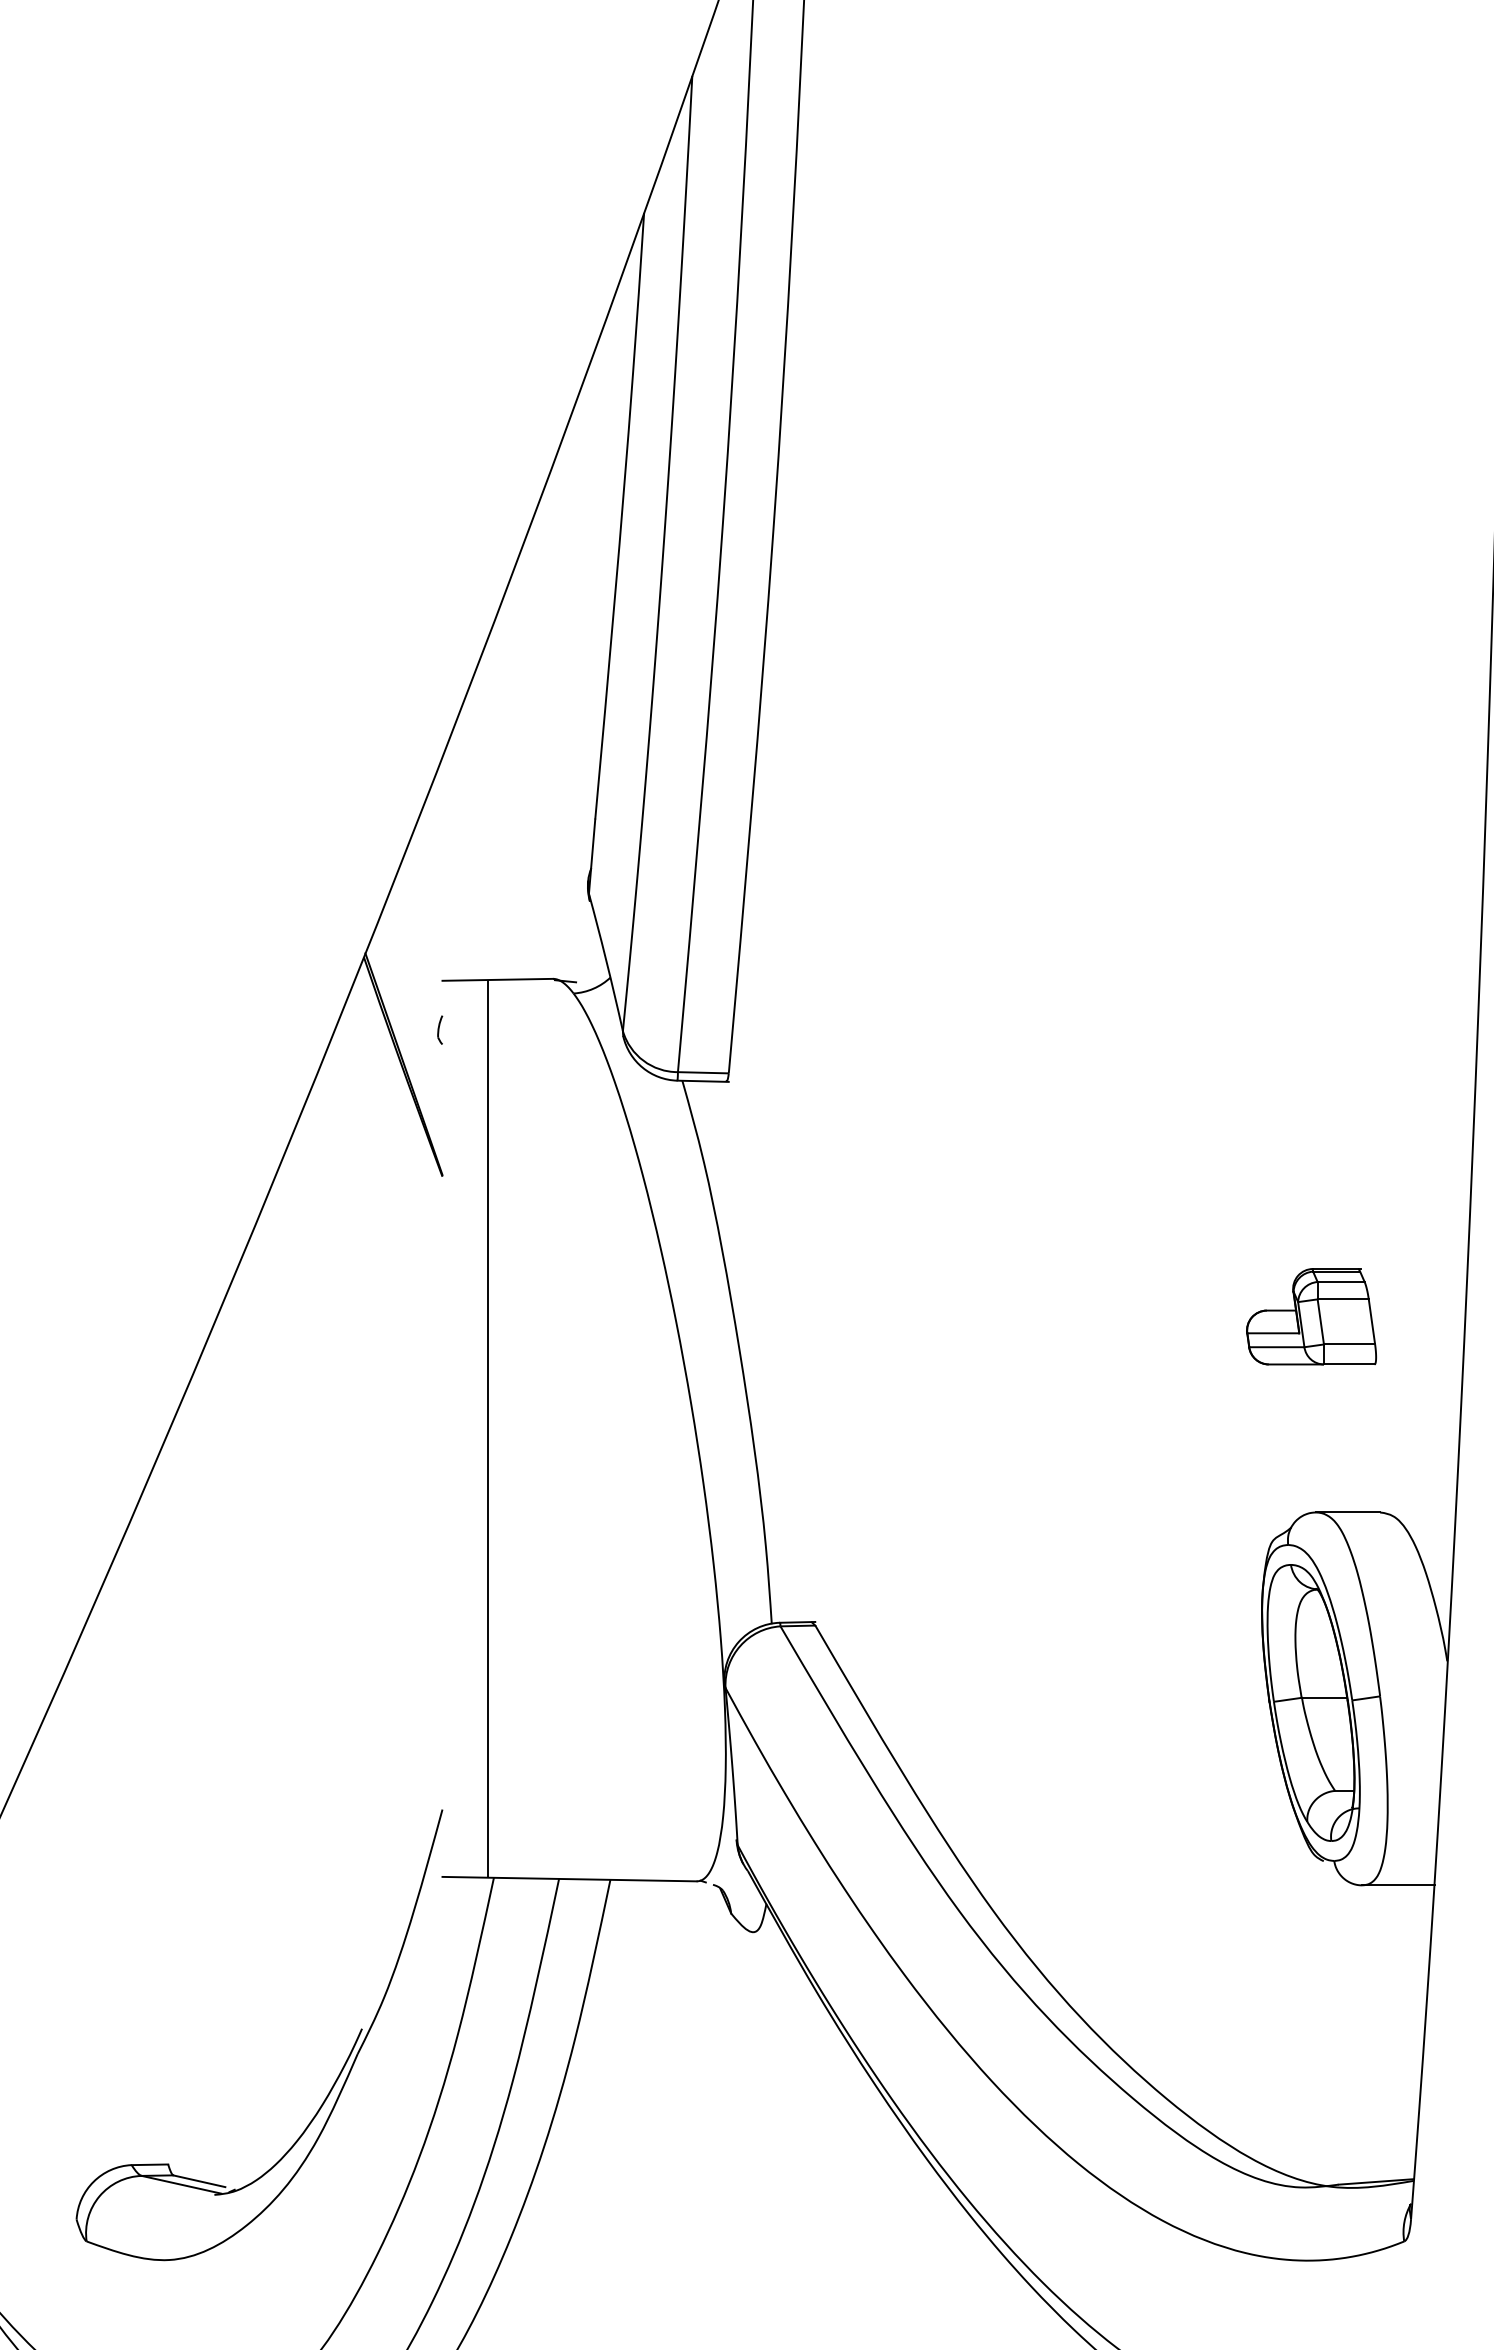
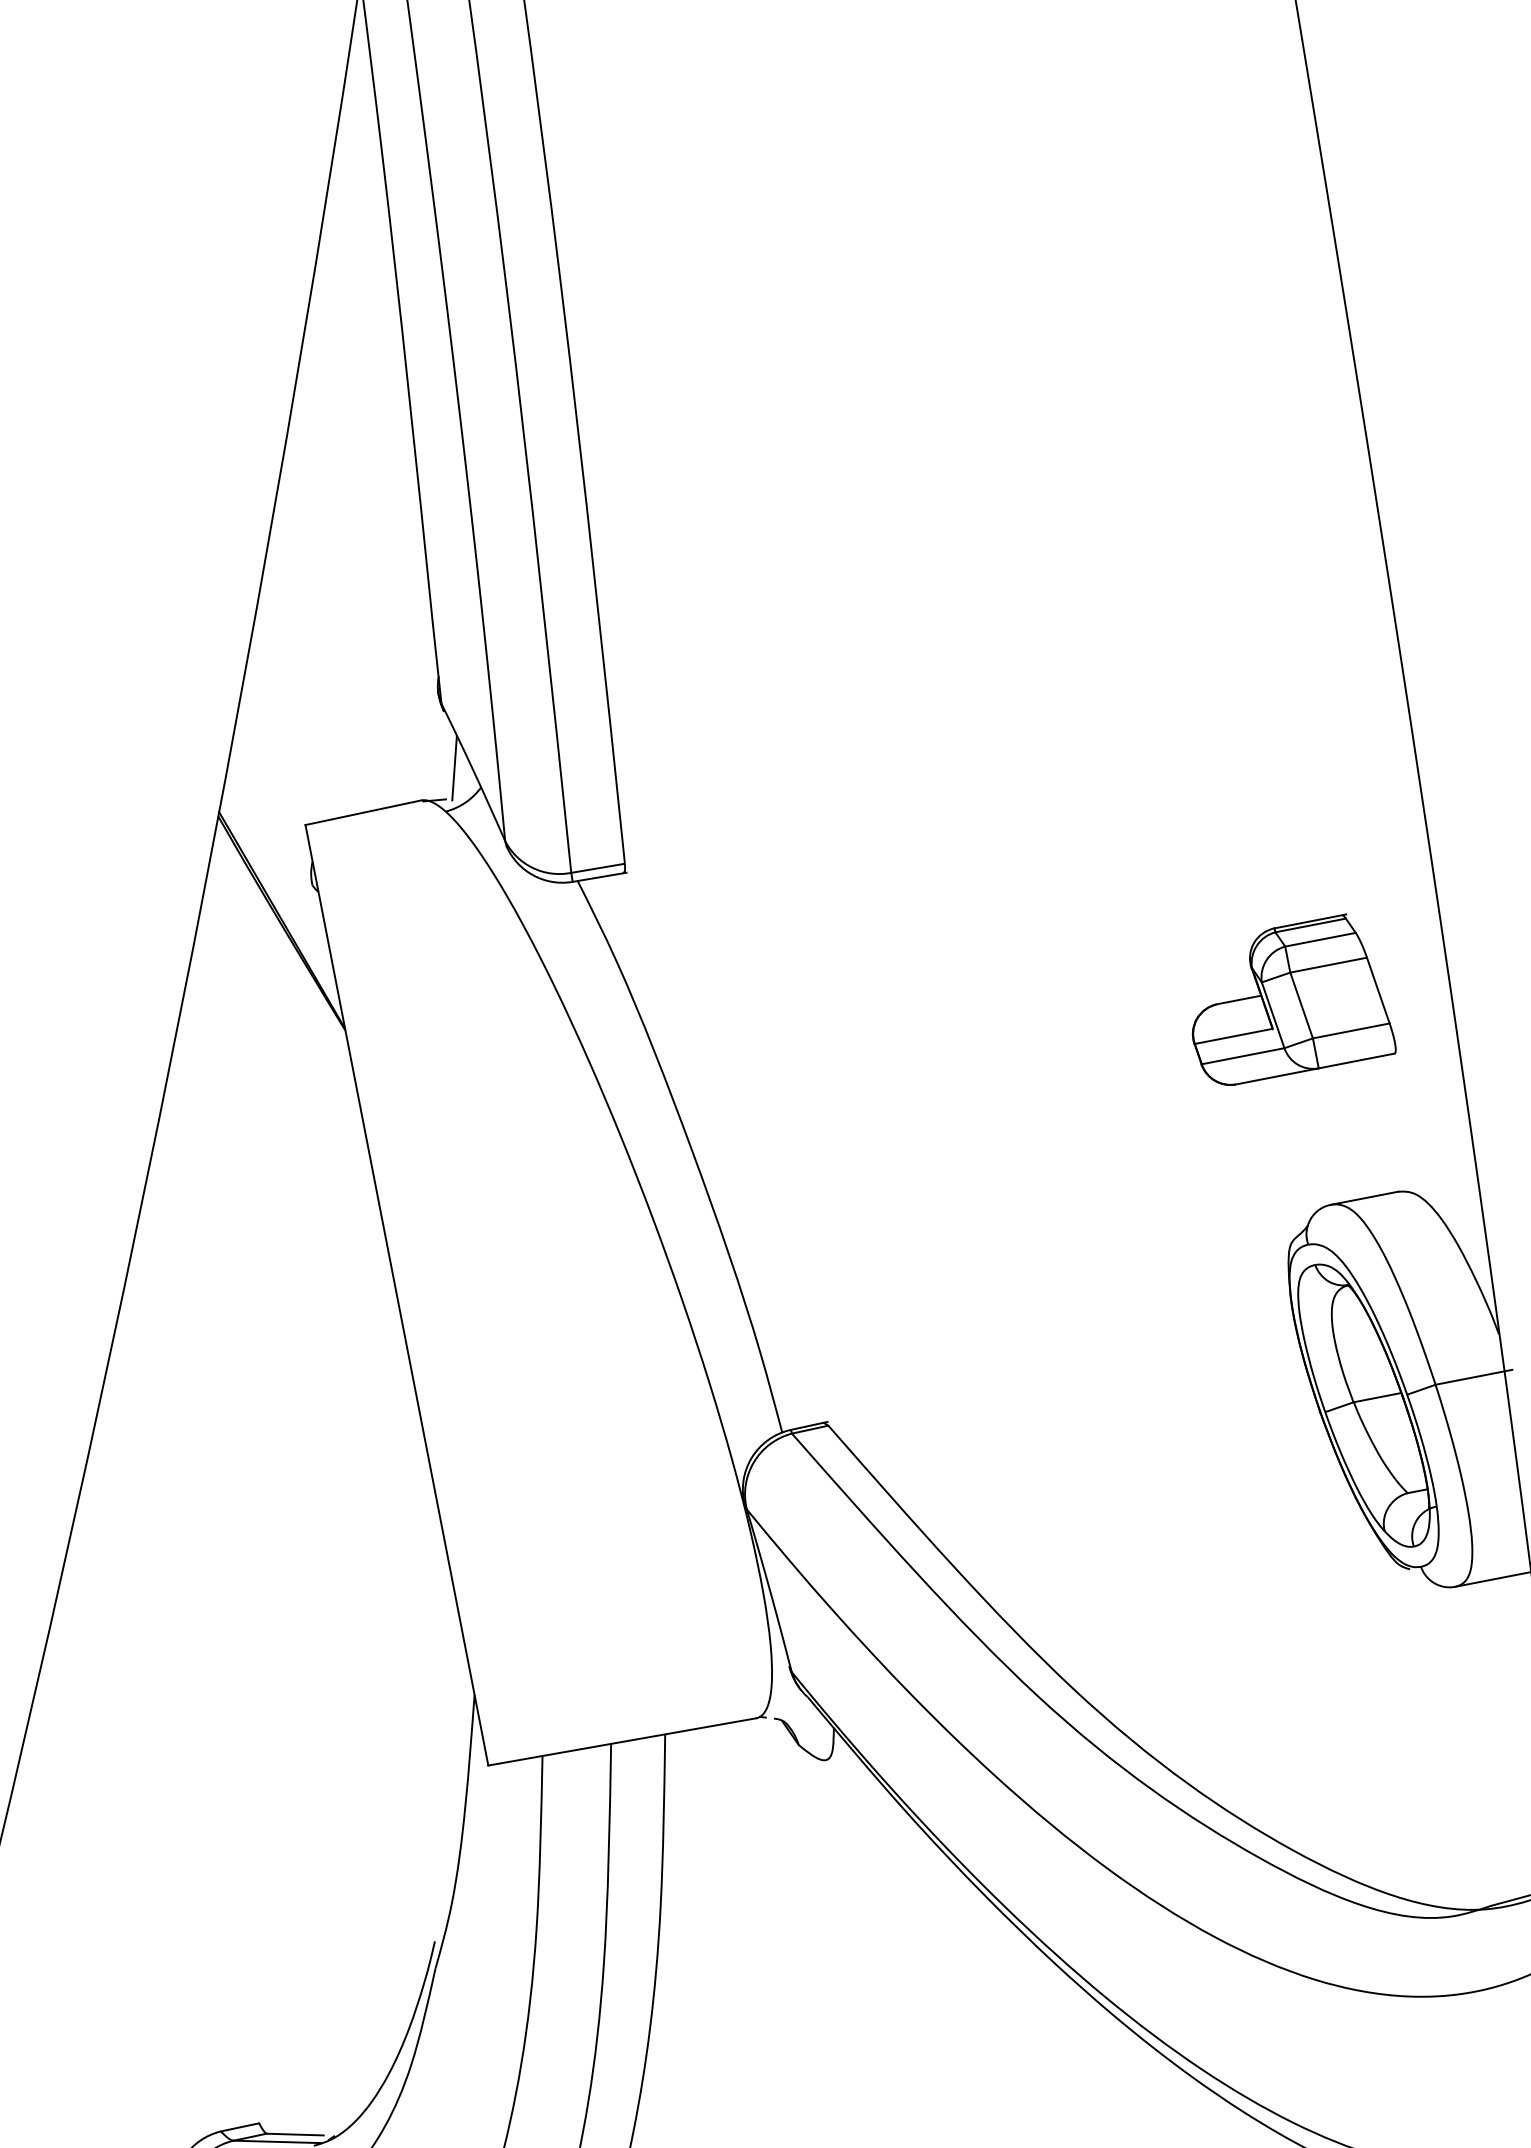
line: (589, 955) -> (454, 768), added
part: (1311, 1316) -> (1286, 1000), size x1.43
line: (487, 1428) -> (396, 1294), moved
line: (1416, 1696) -> (1473, 1377), added

